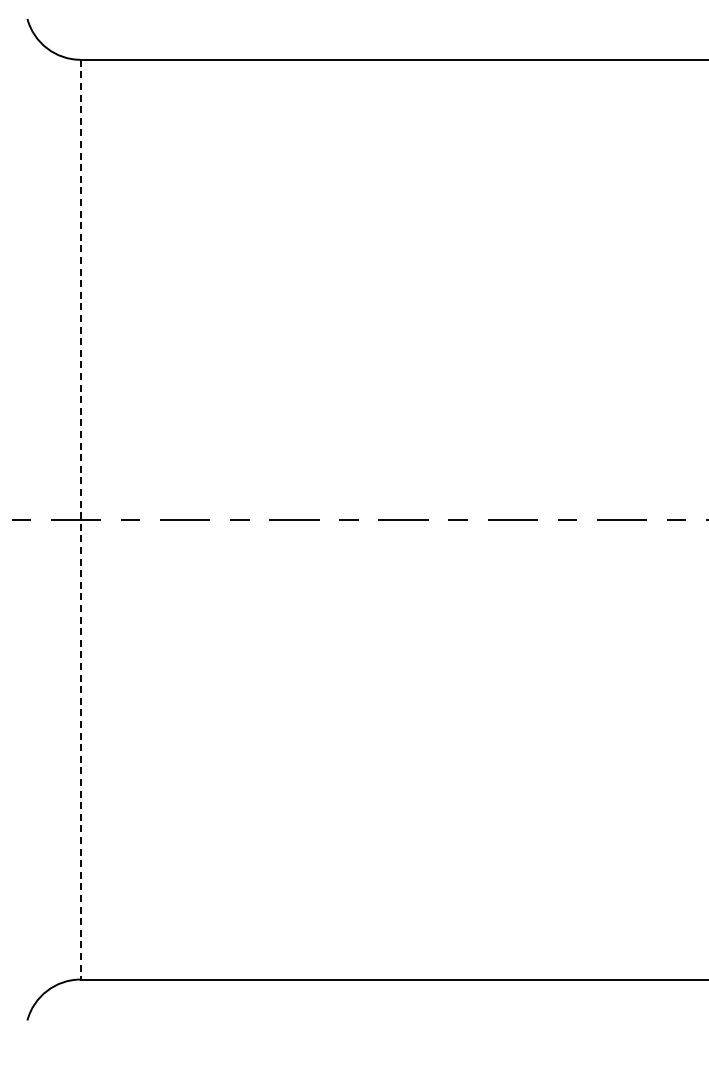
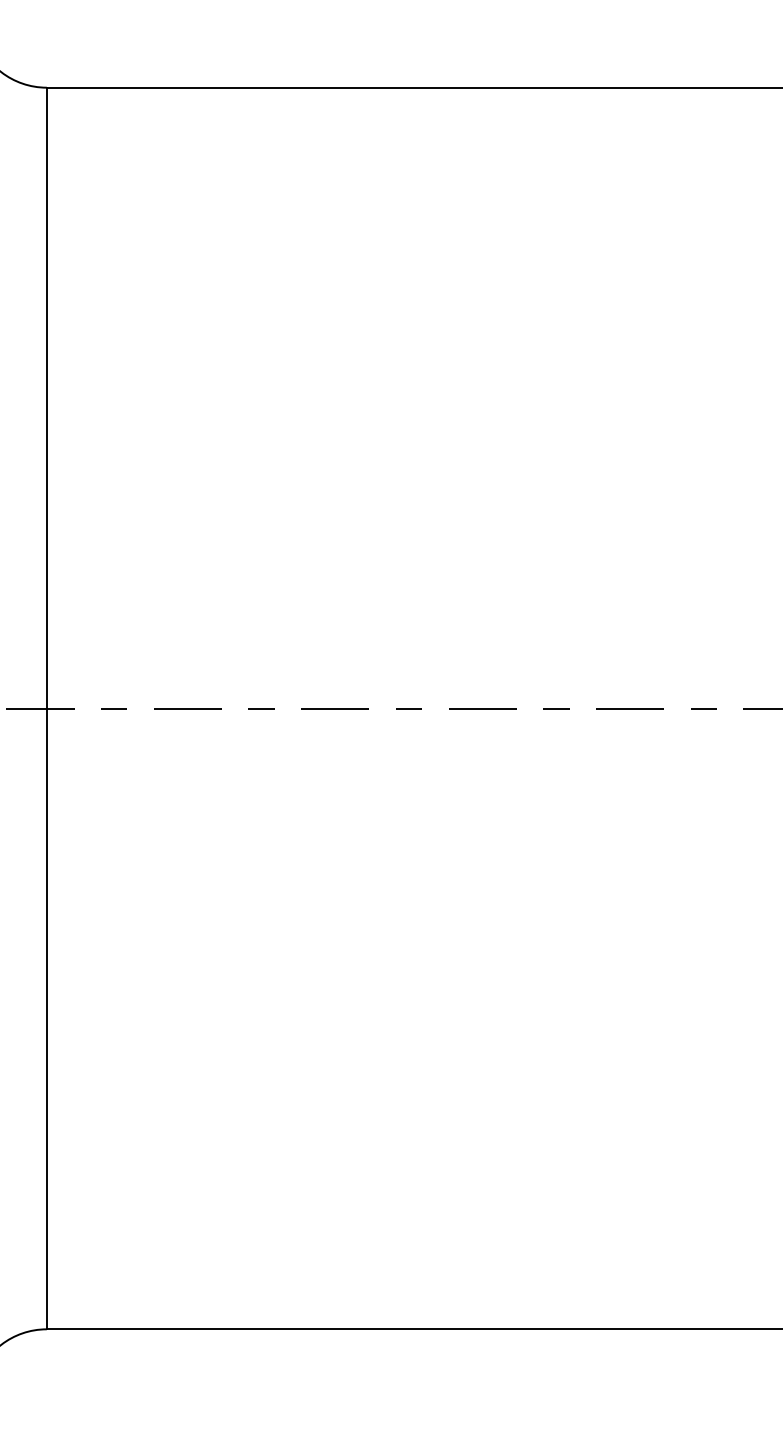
line: (80, 519) -> (46, 708), dashed -> solid

